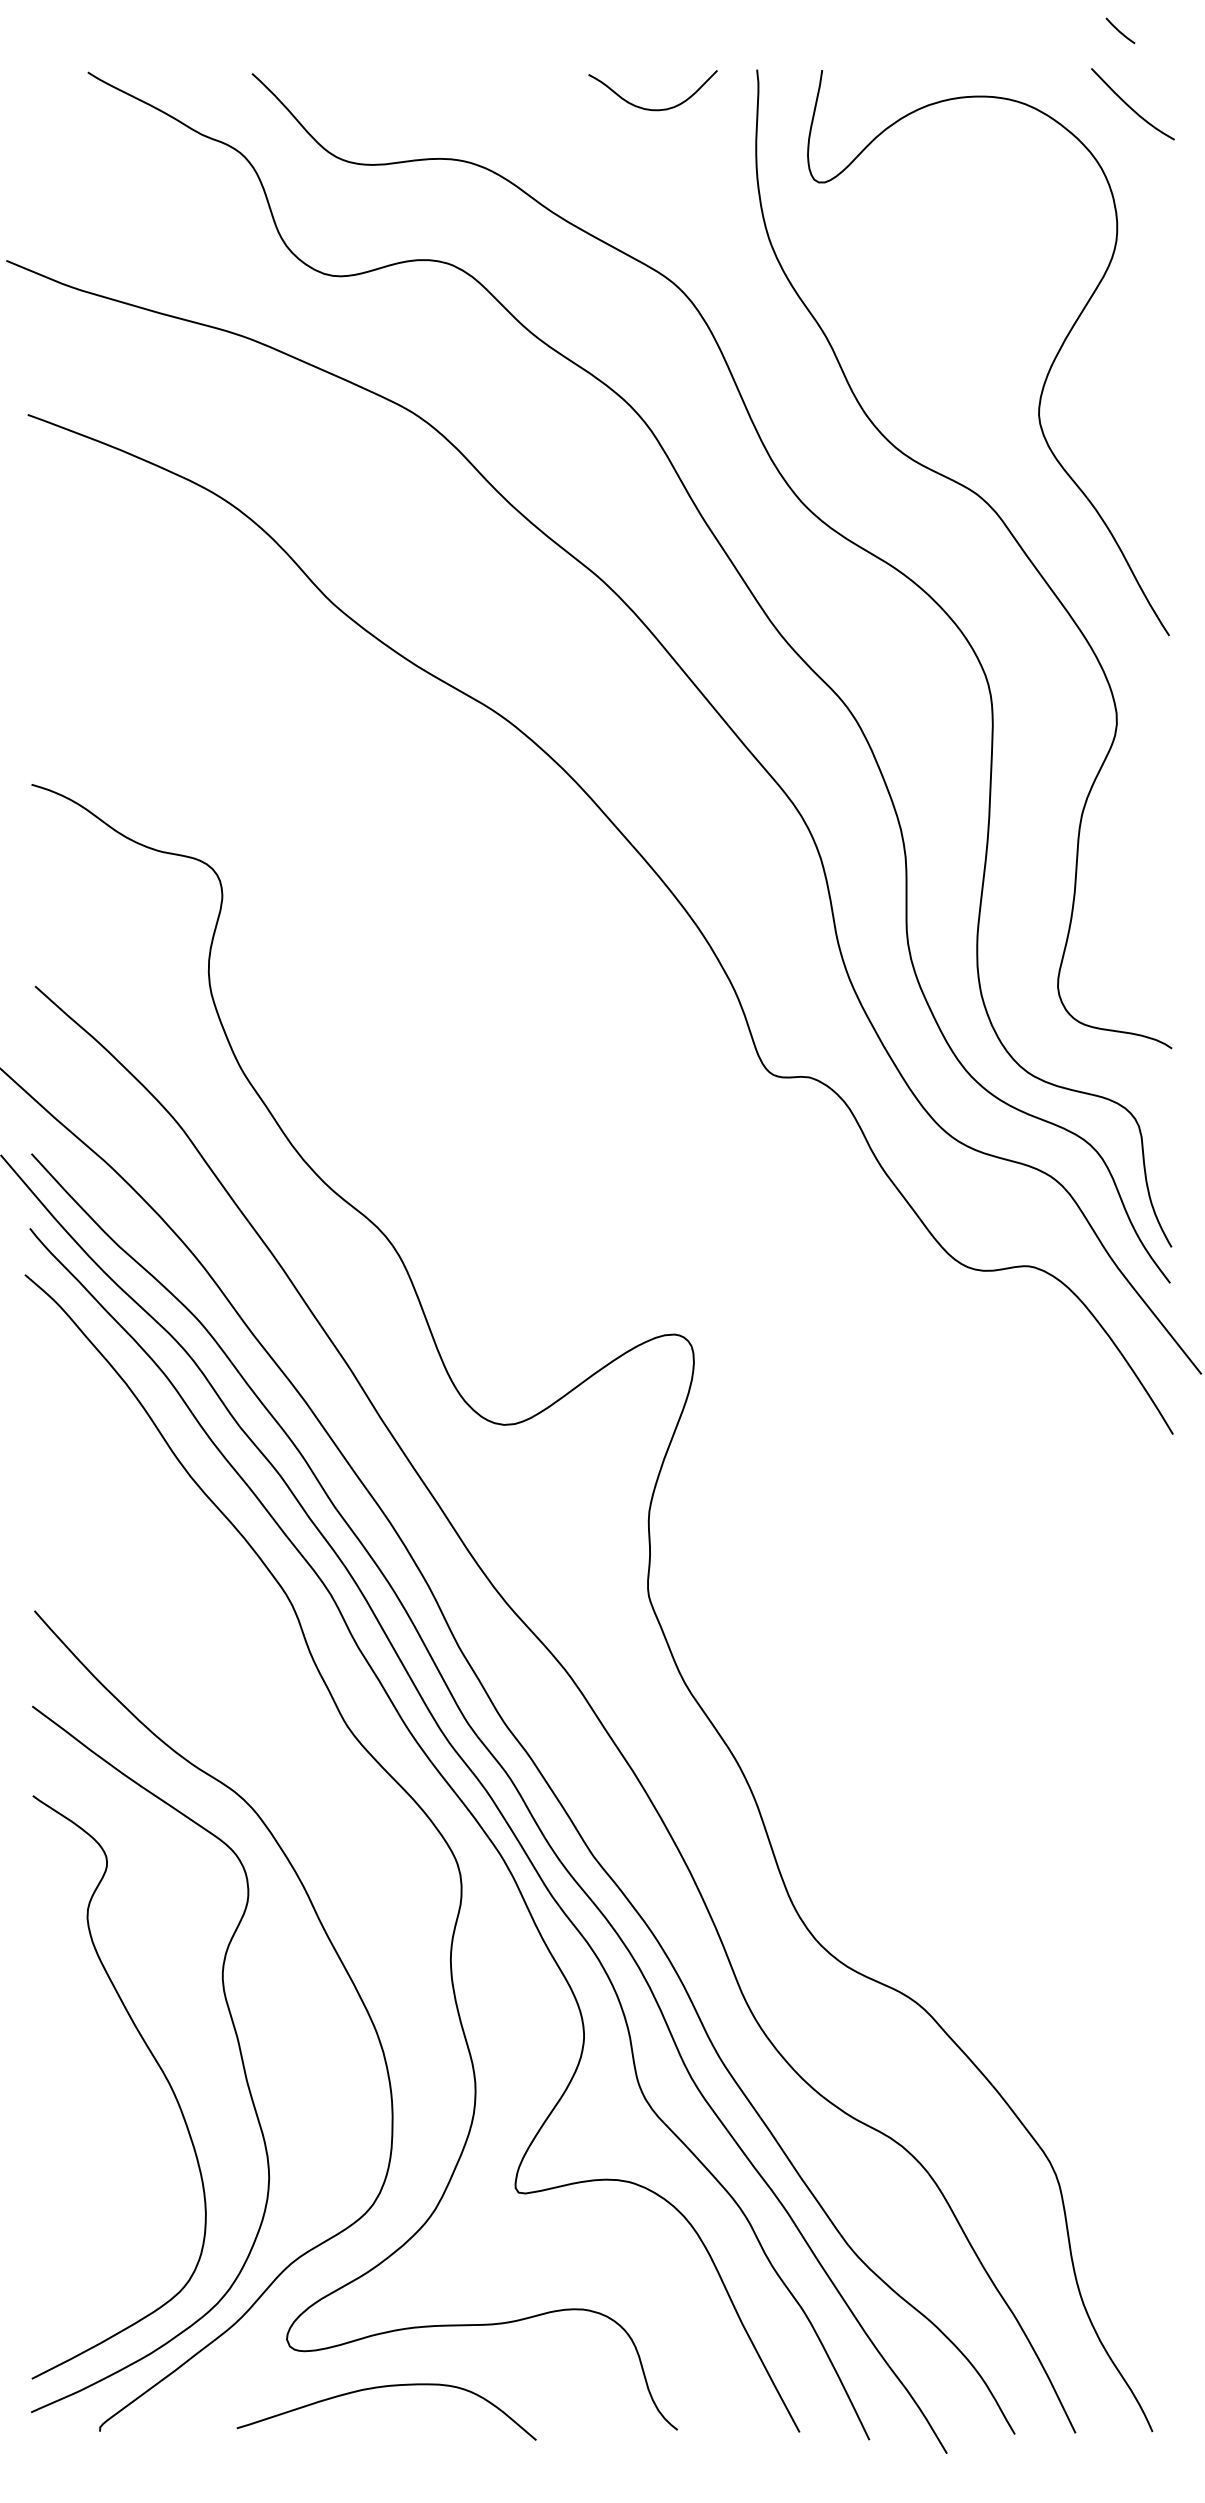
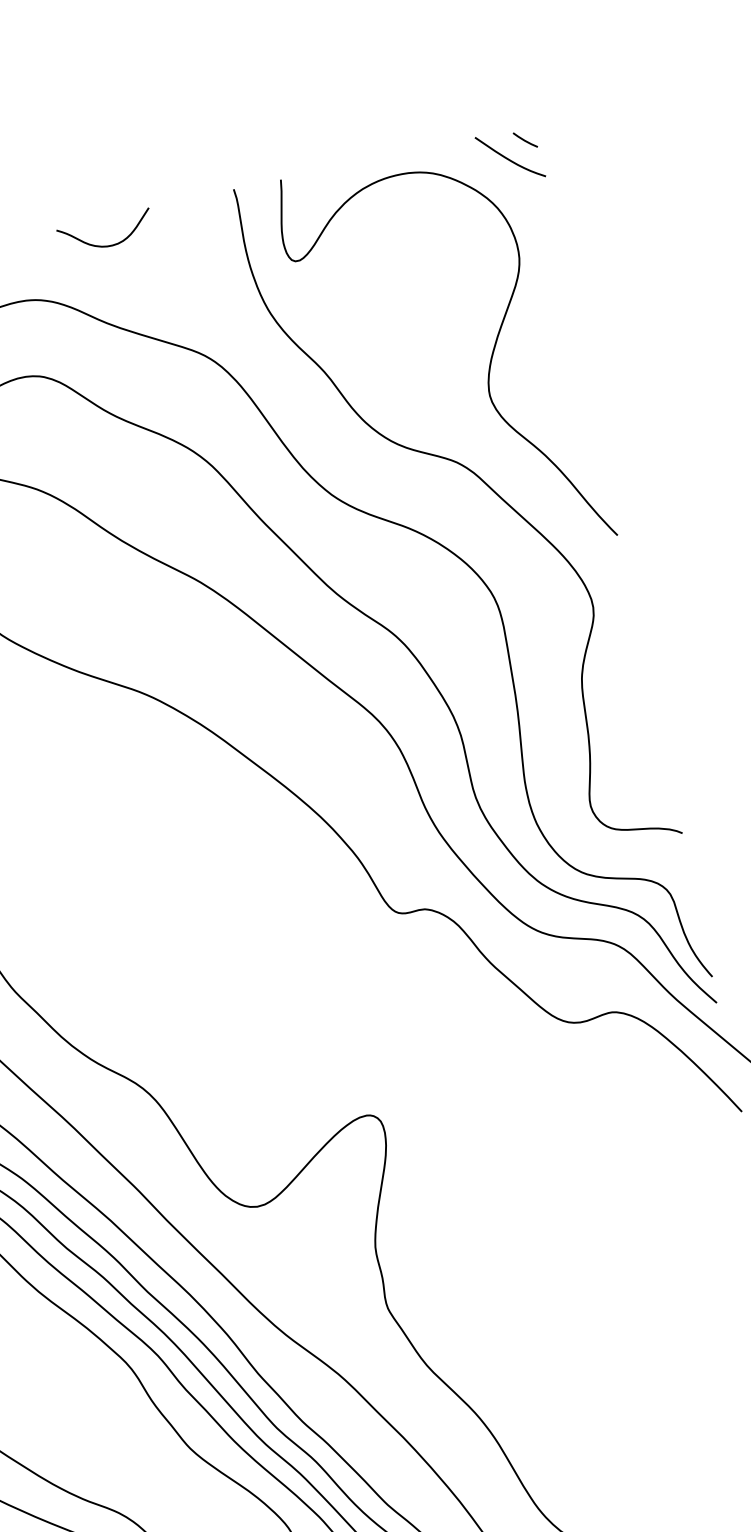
line: (1119, 30) -> (524, 139), moved
curve: (649, 108) -> (105, 245), moved

